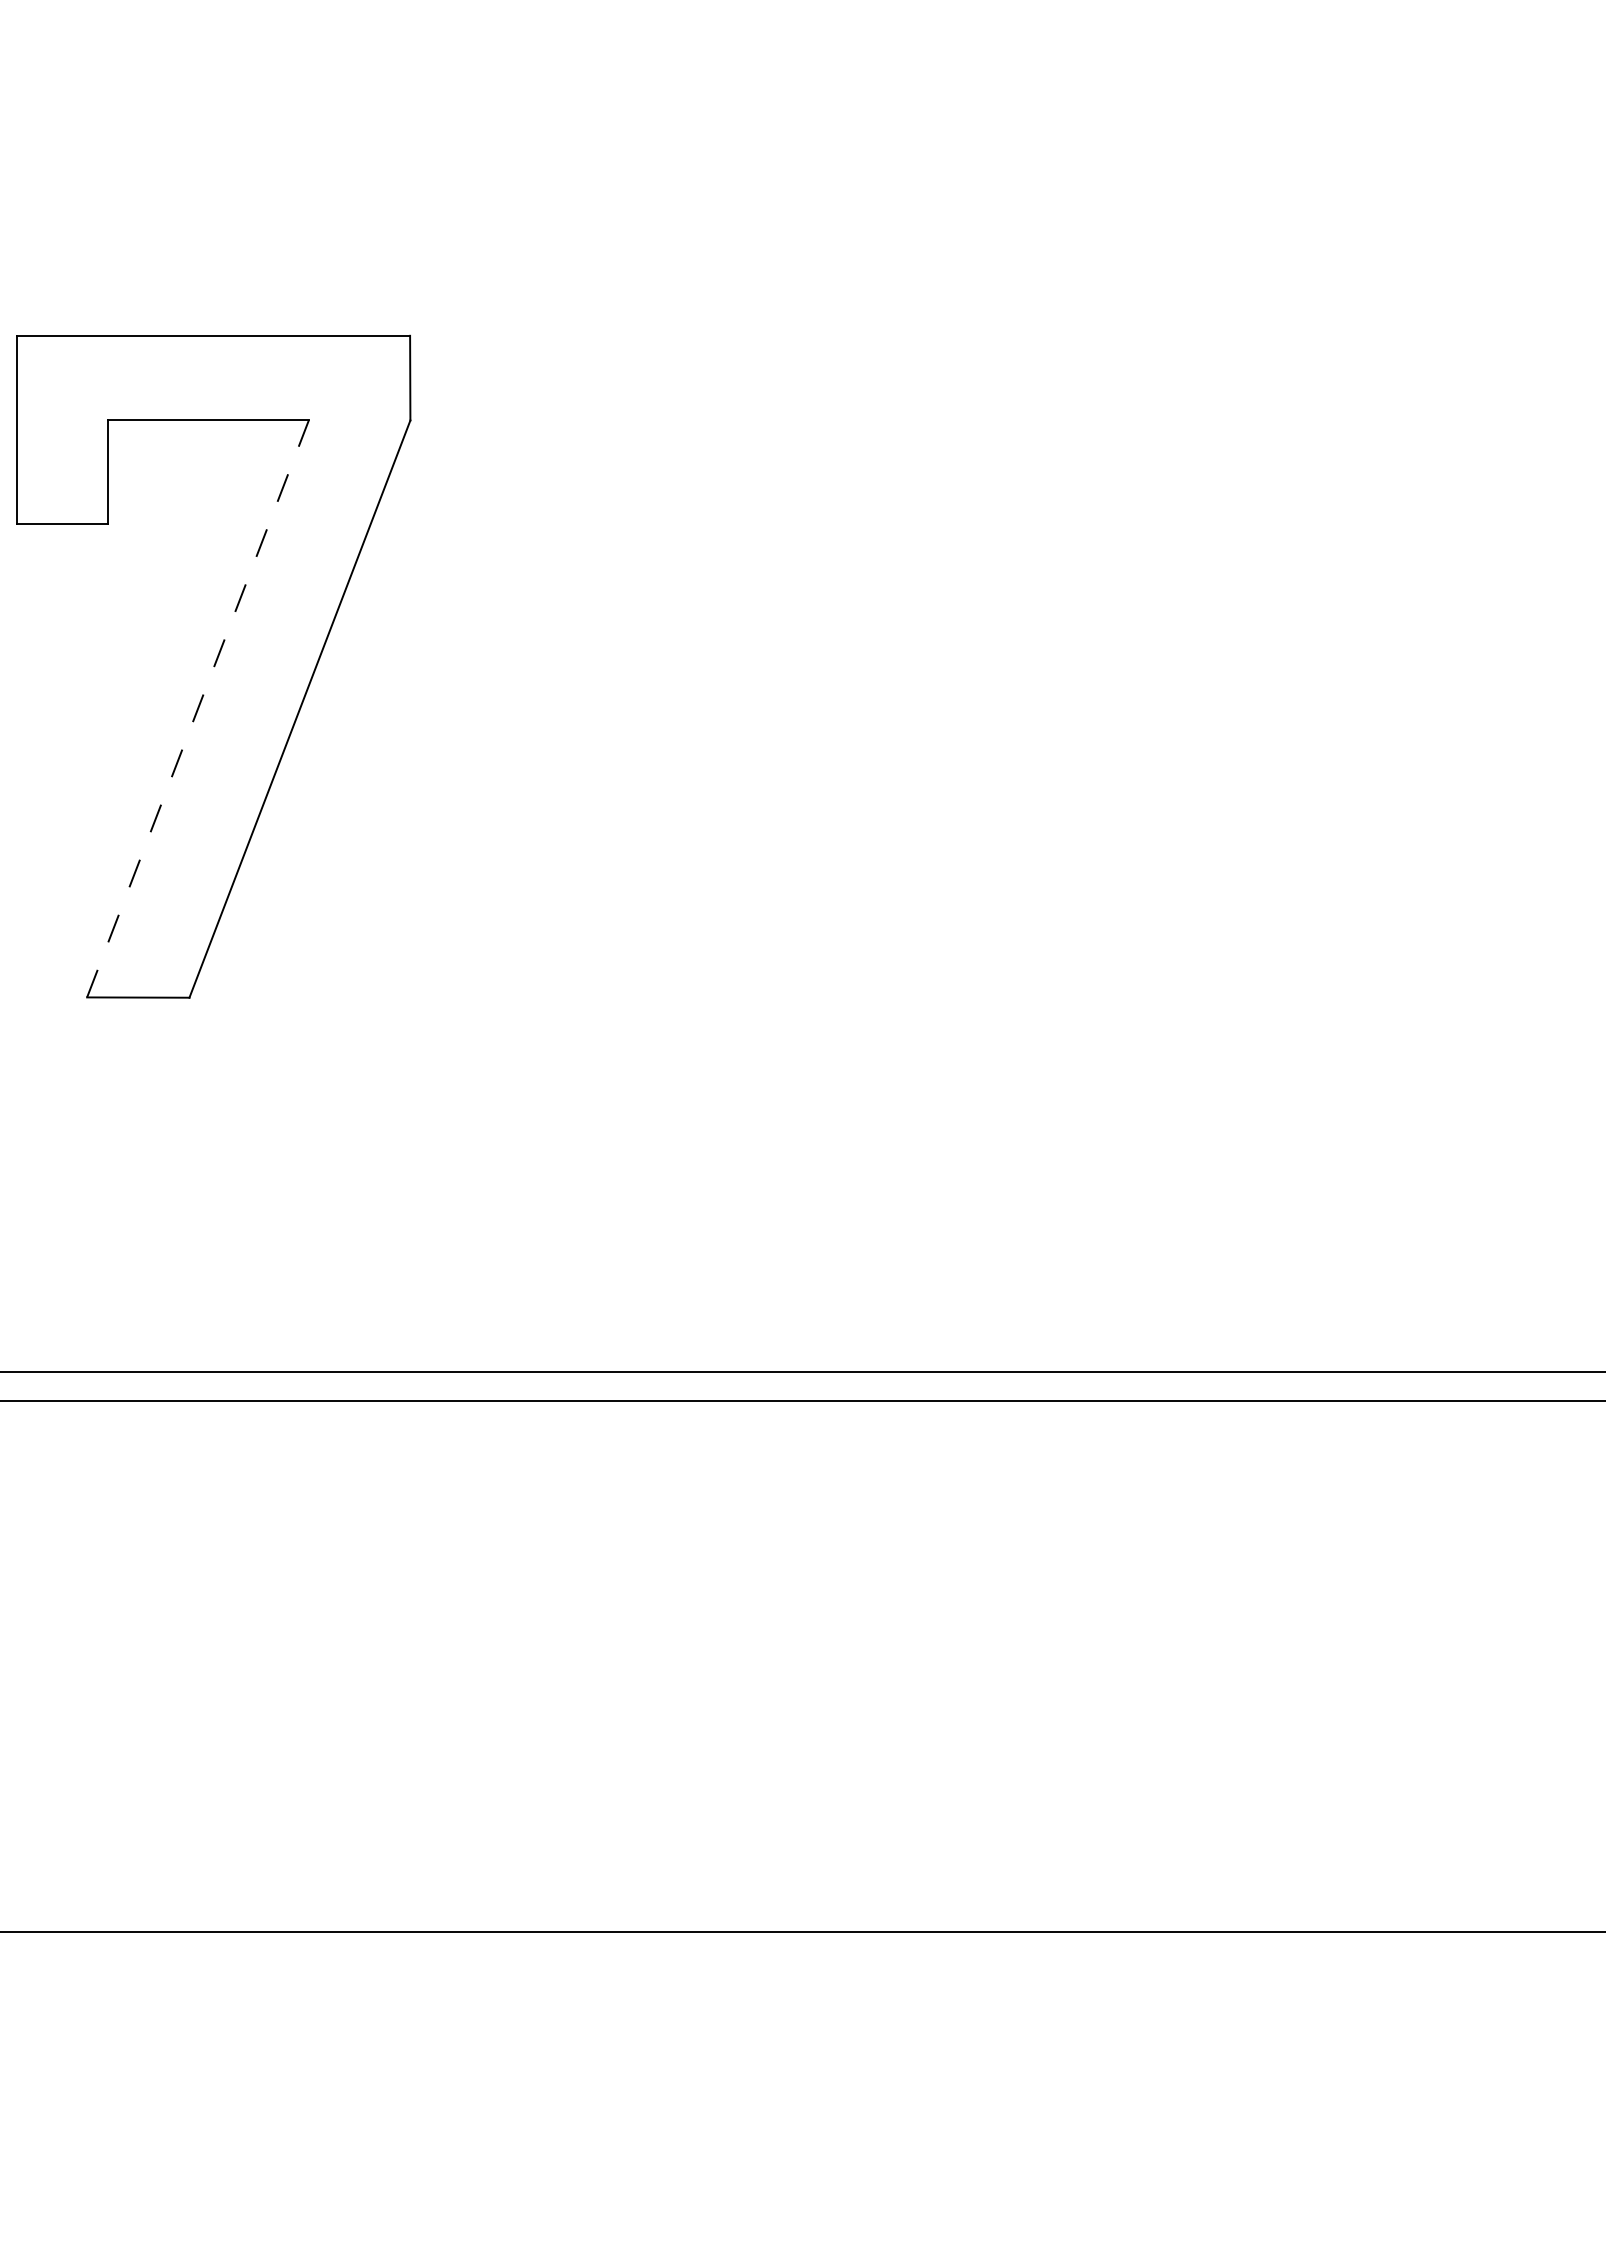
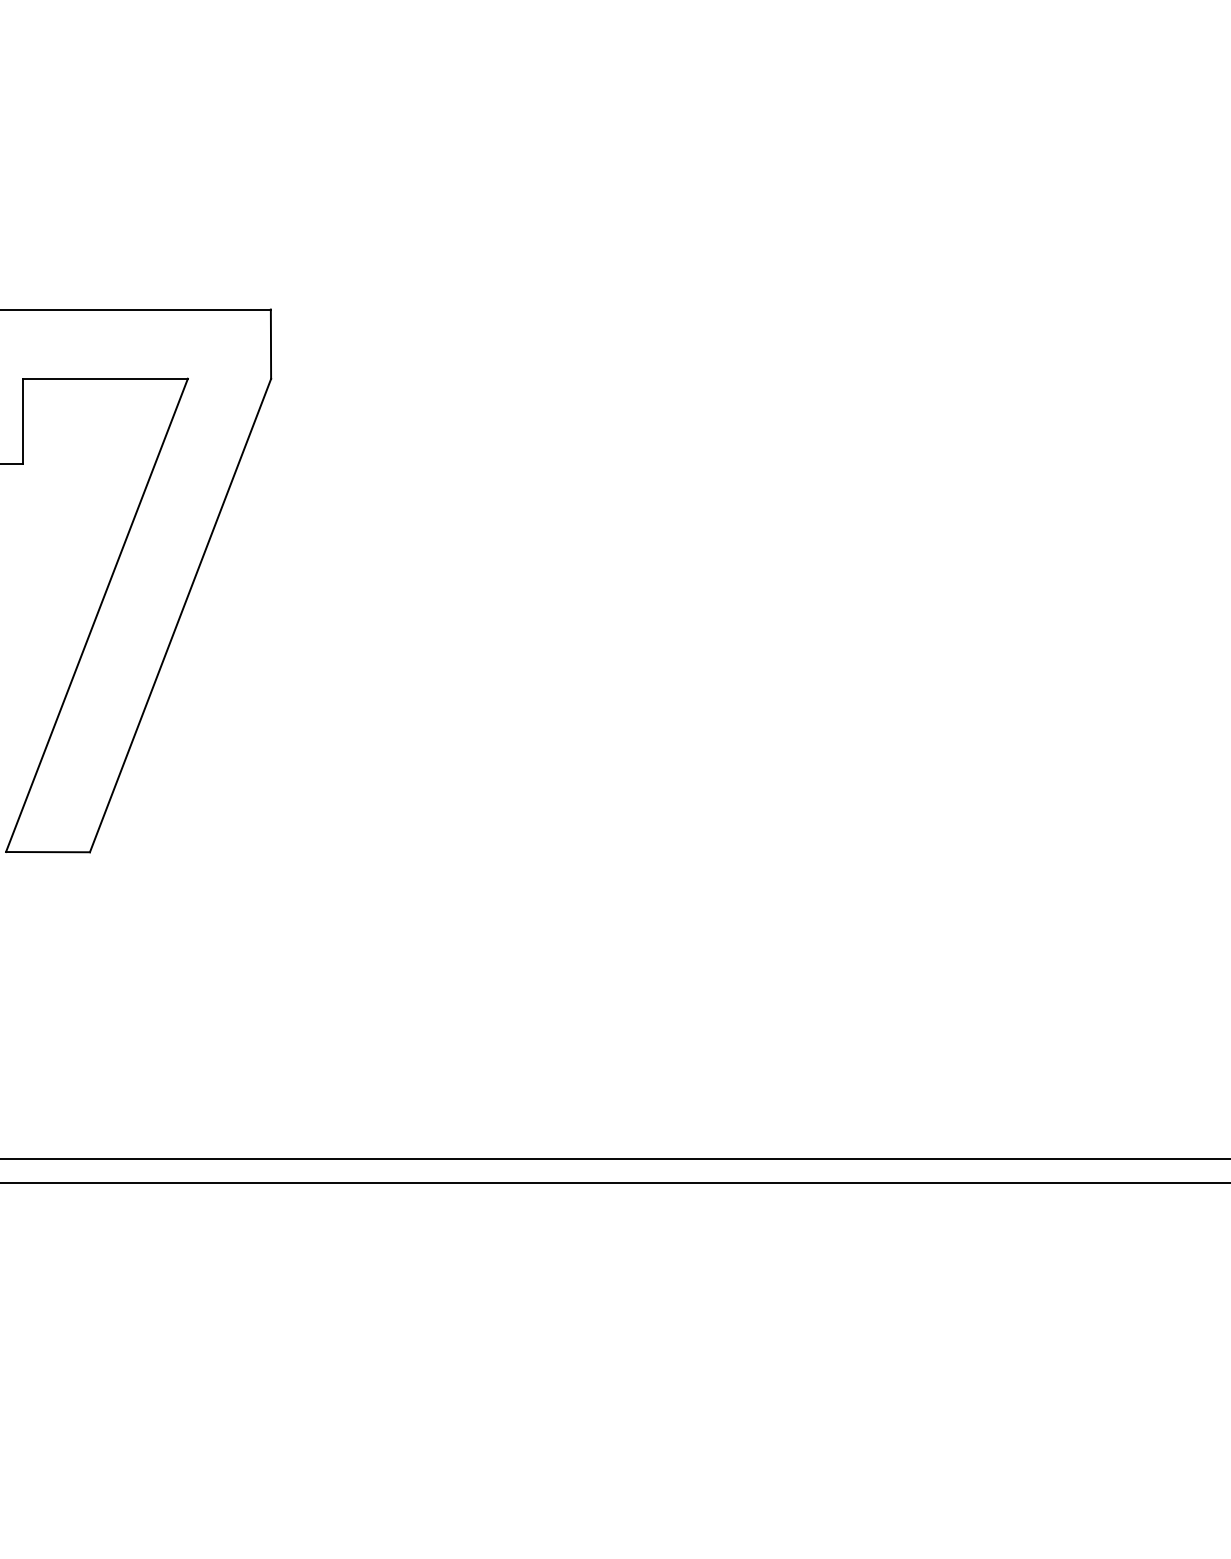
line: (198, 708) -> (97, 615), dashed -> solid

